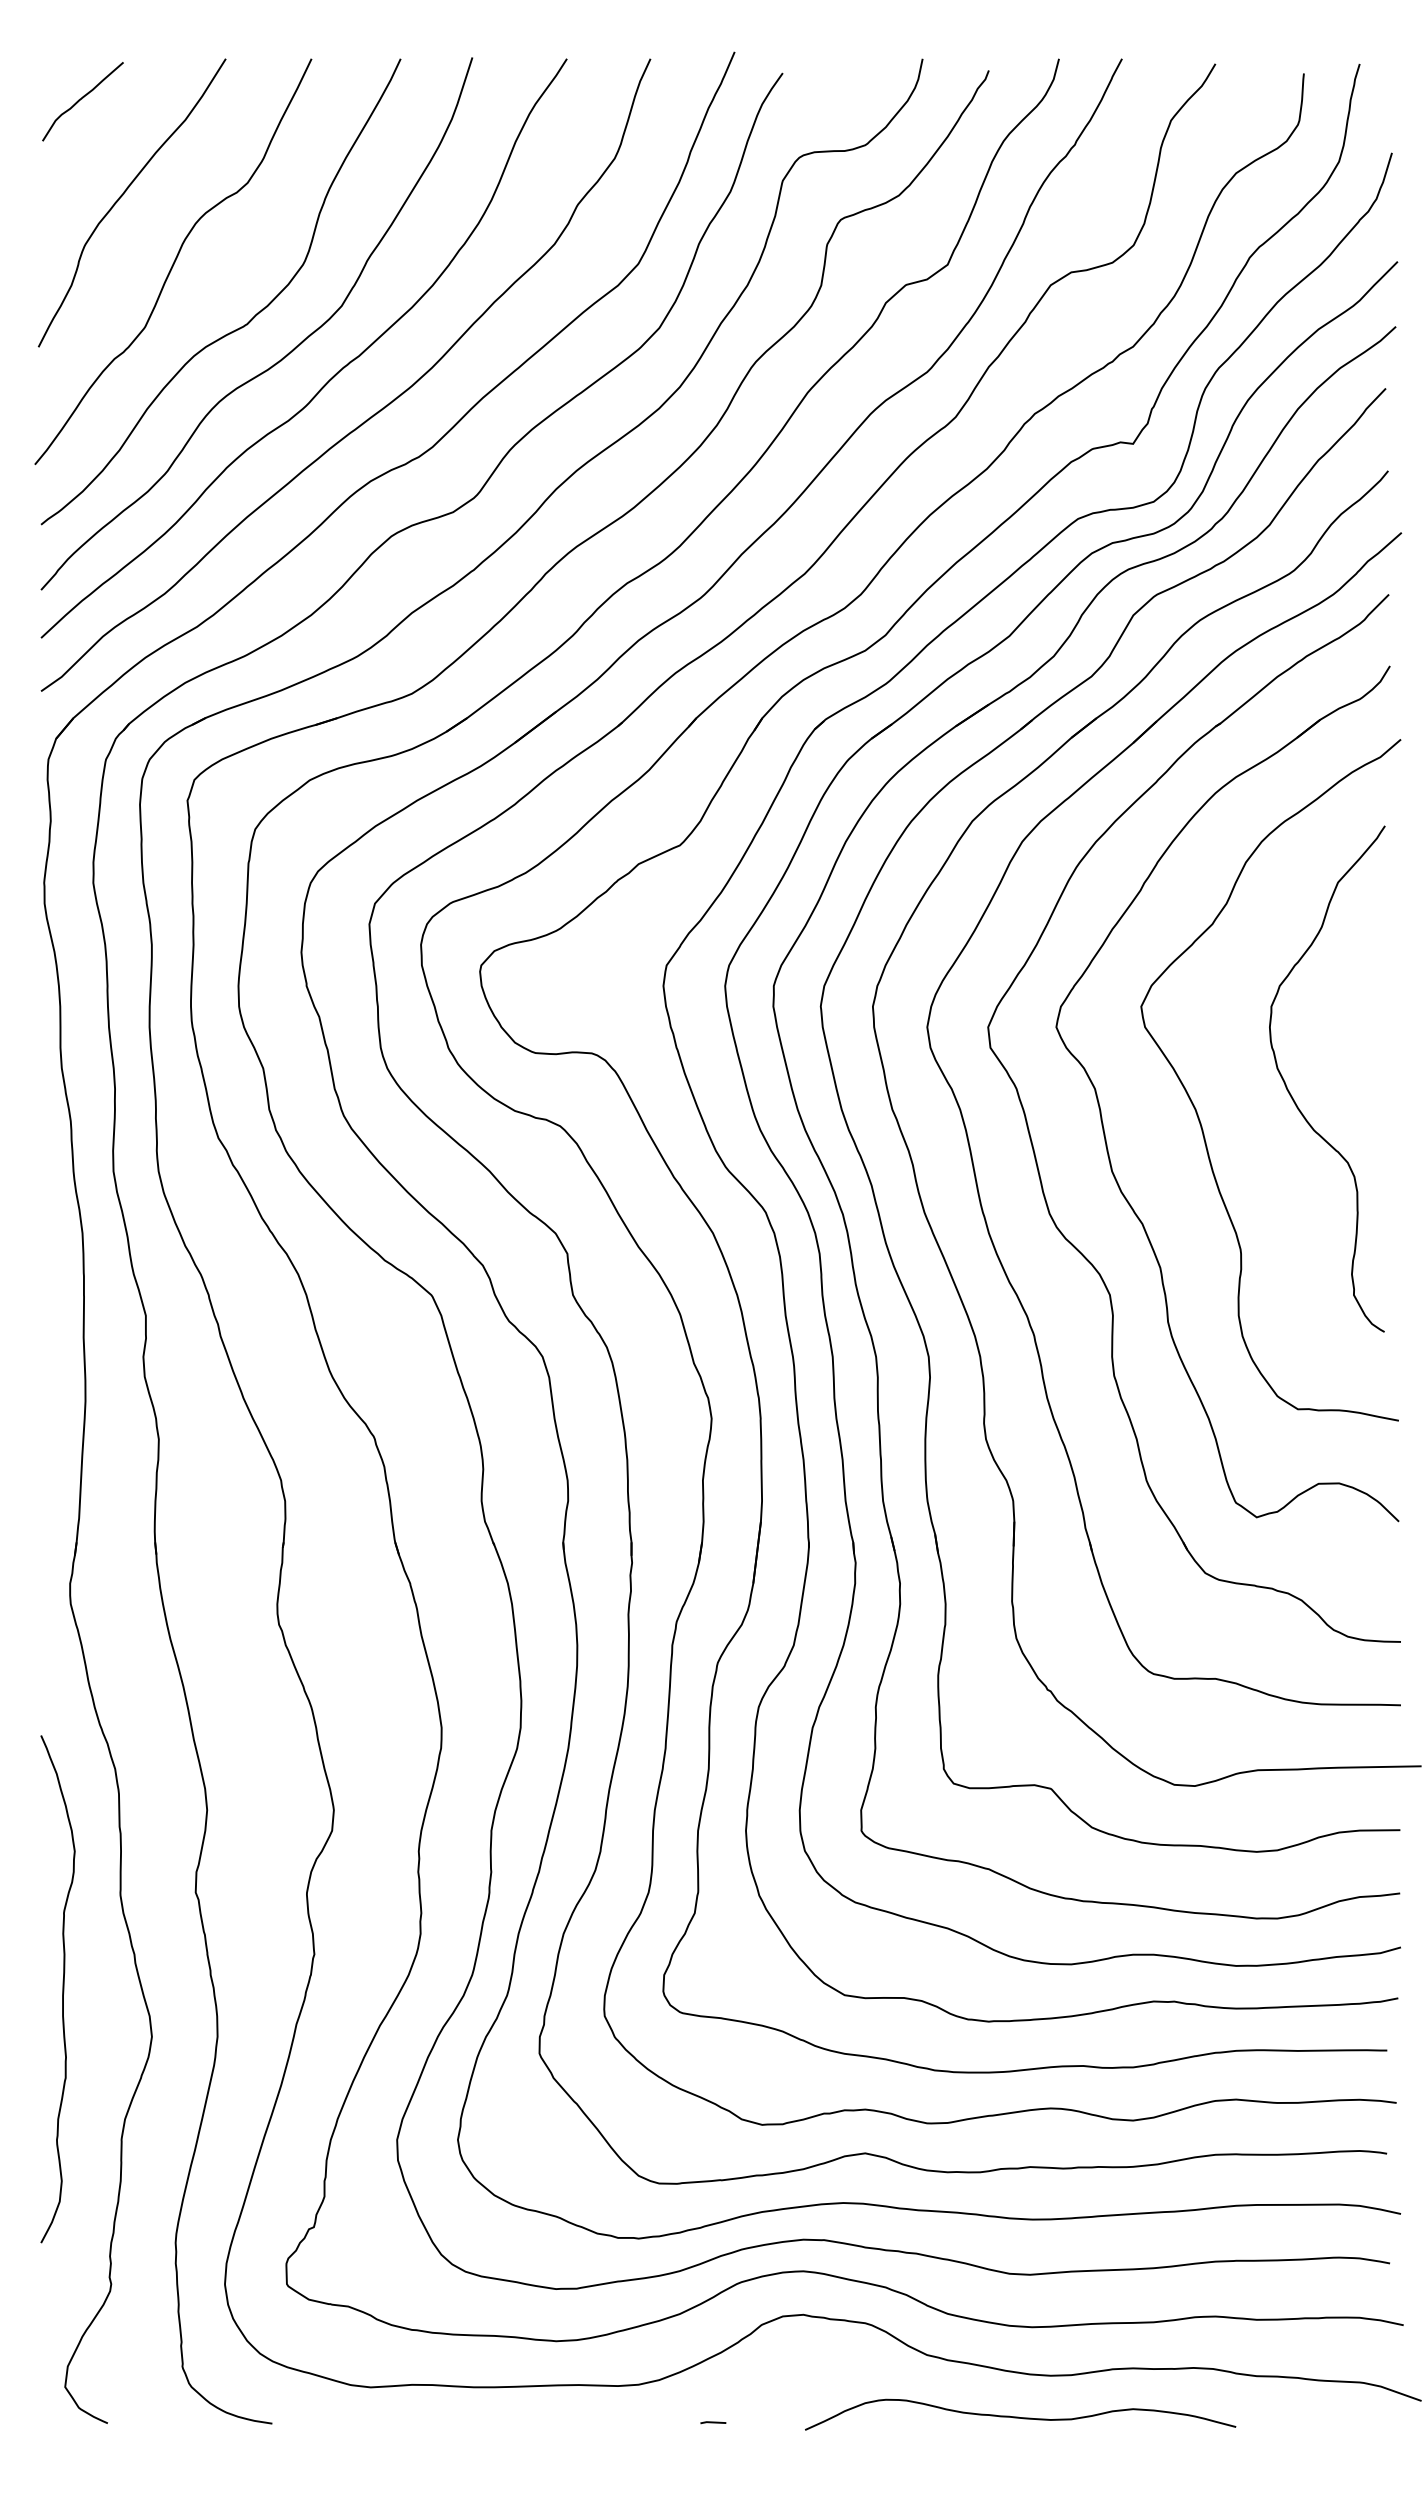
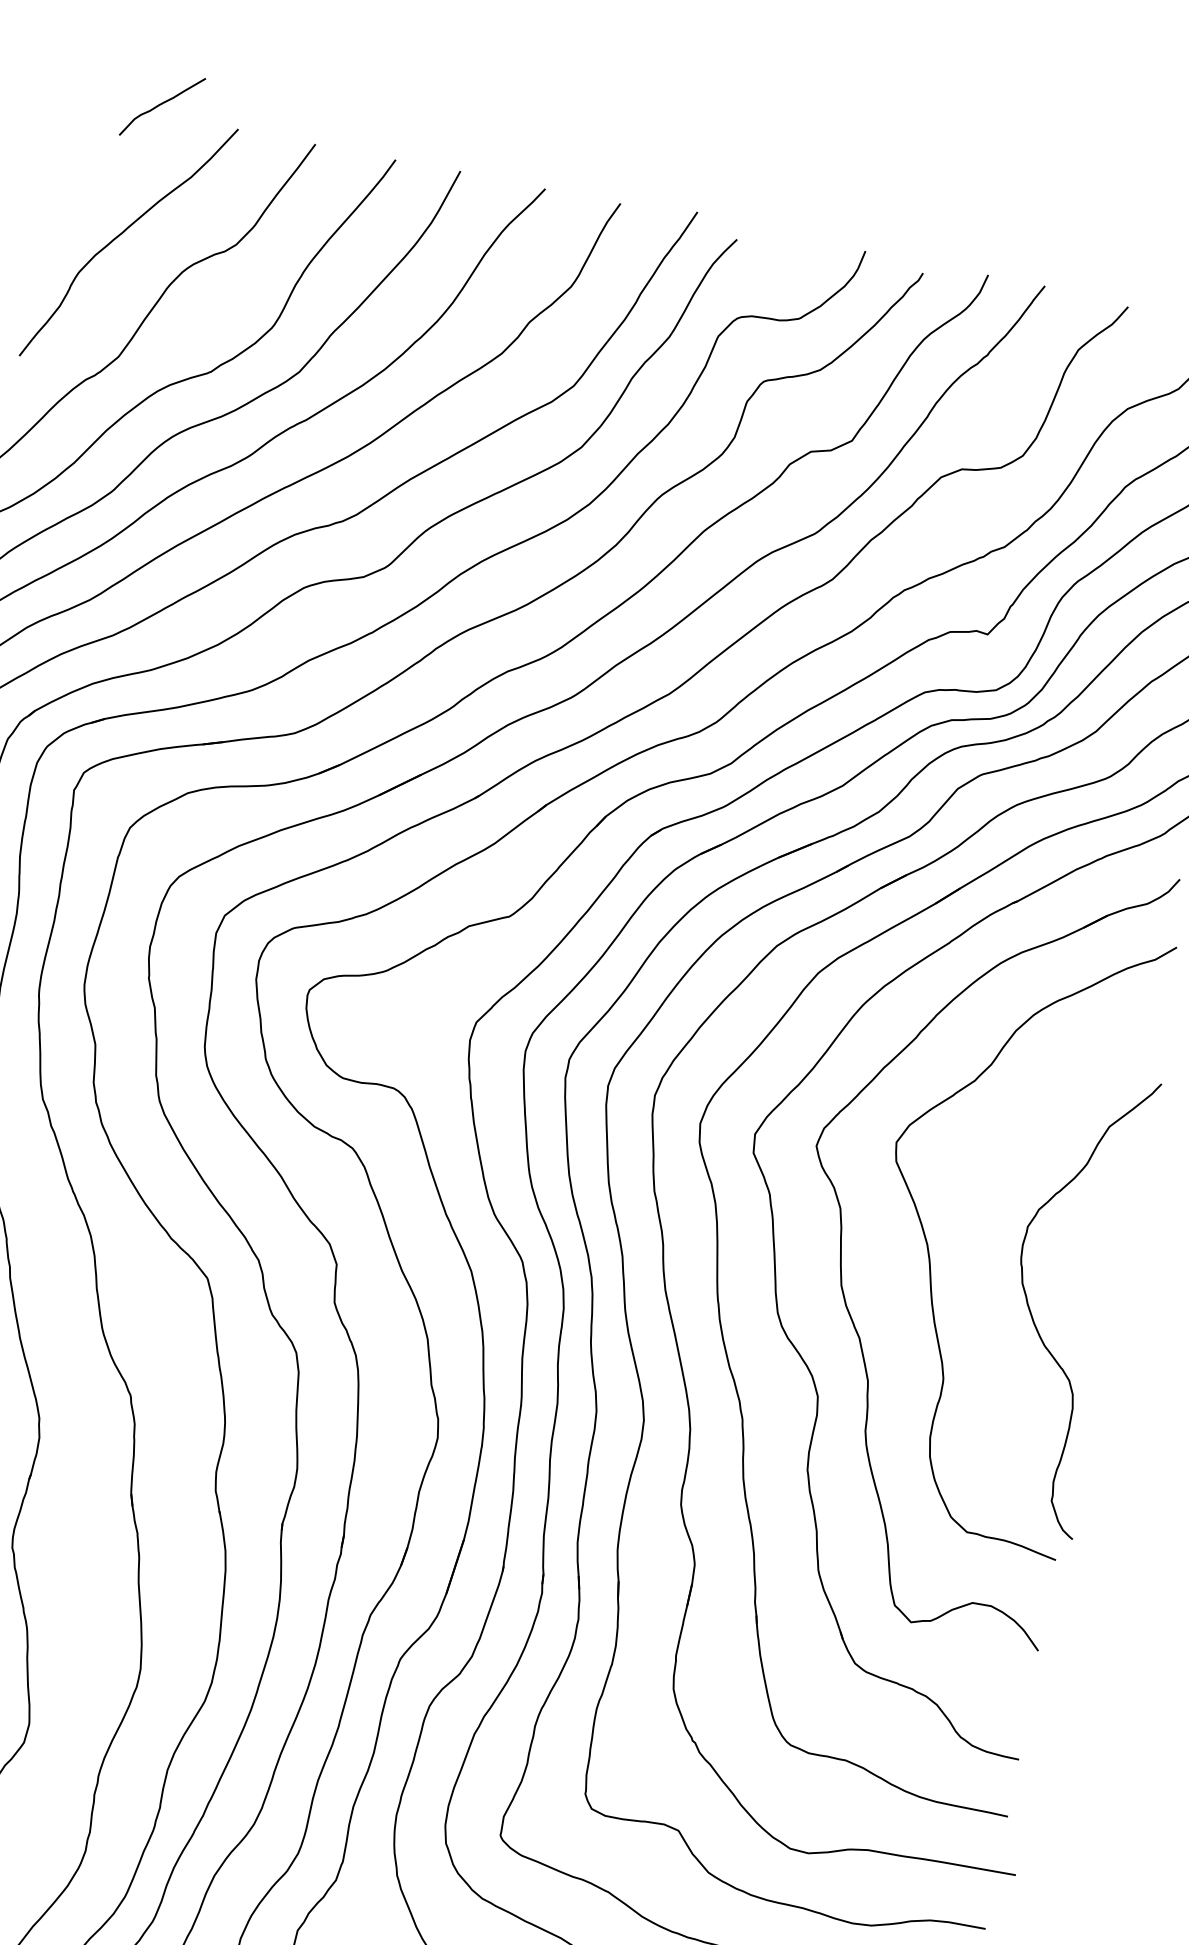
curve: (81, 99) -> (161, 104), moved
curve: (1294, 1099) -> (1032, 1314), moved

